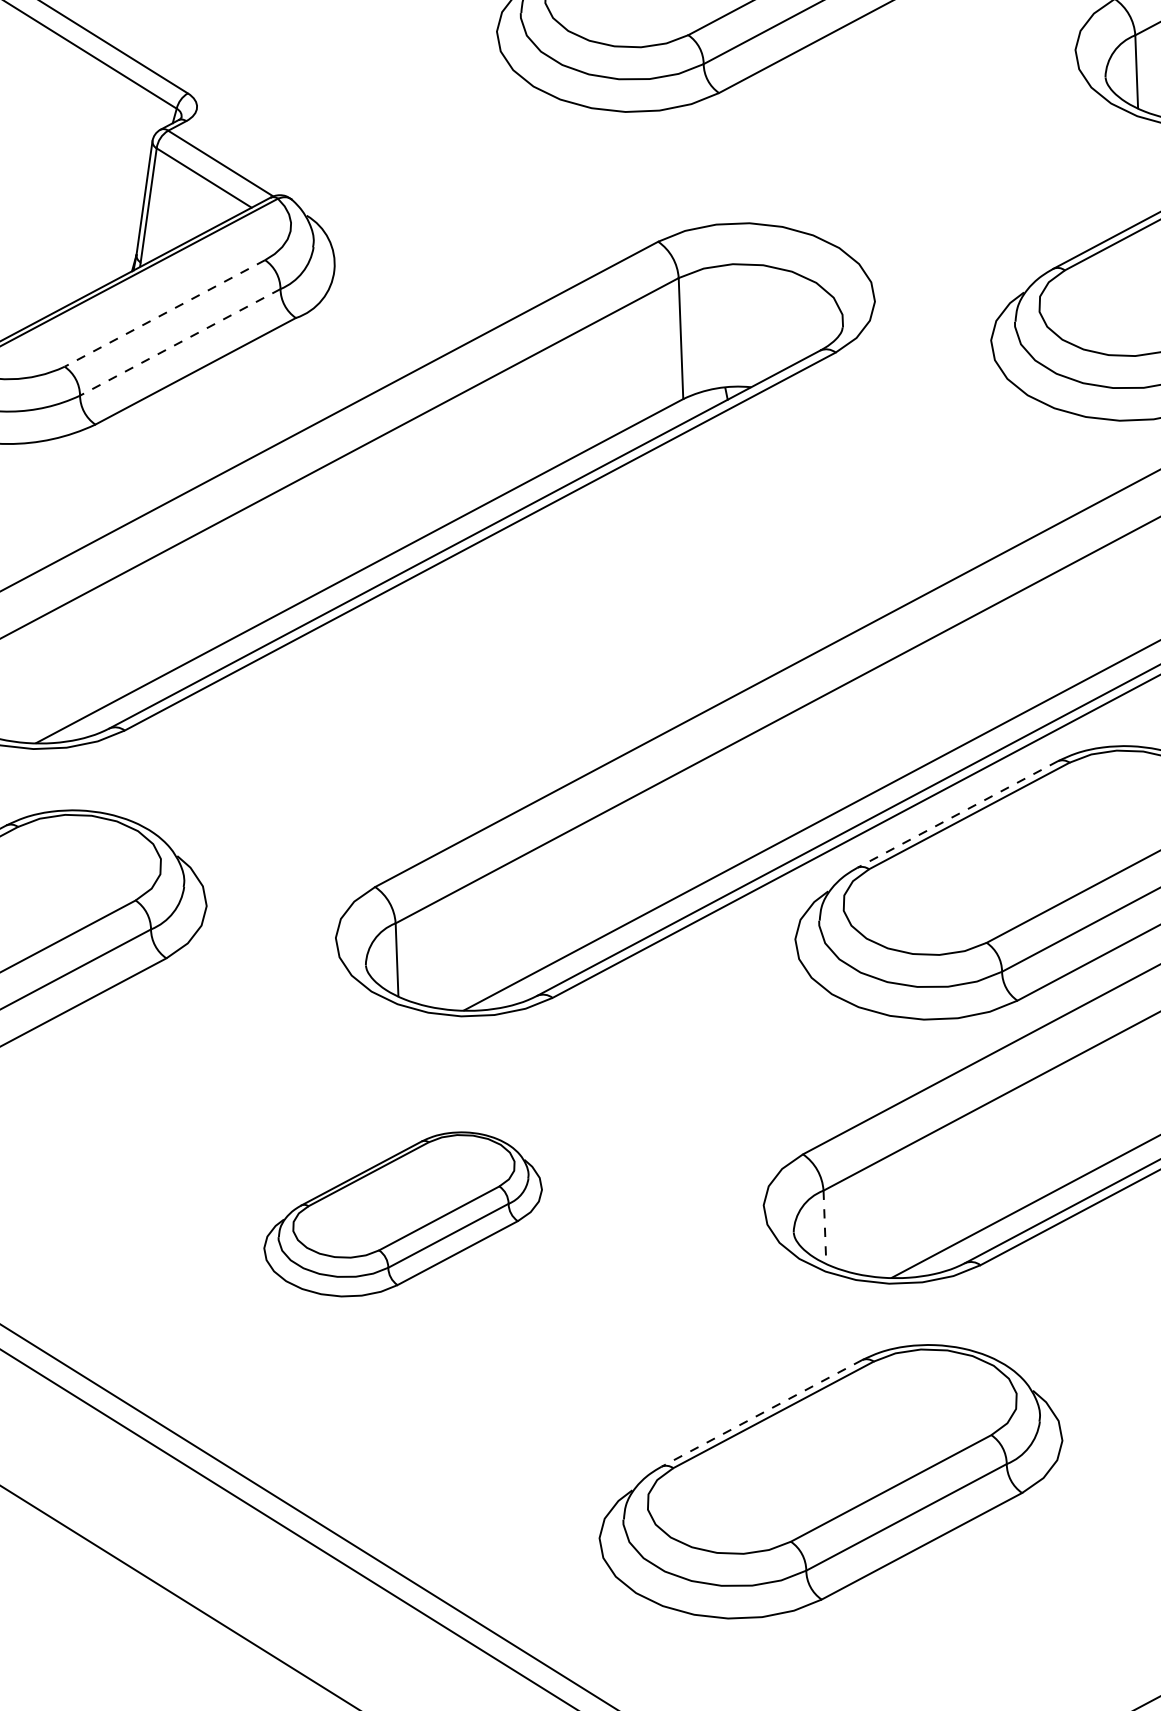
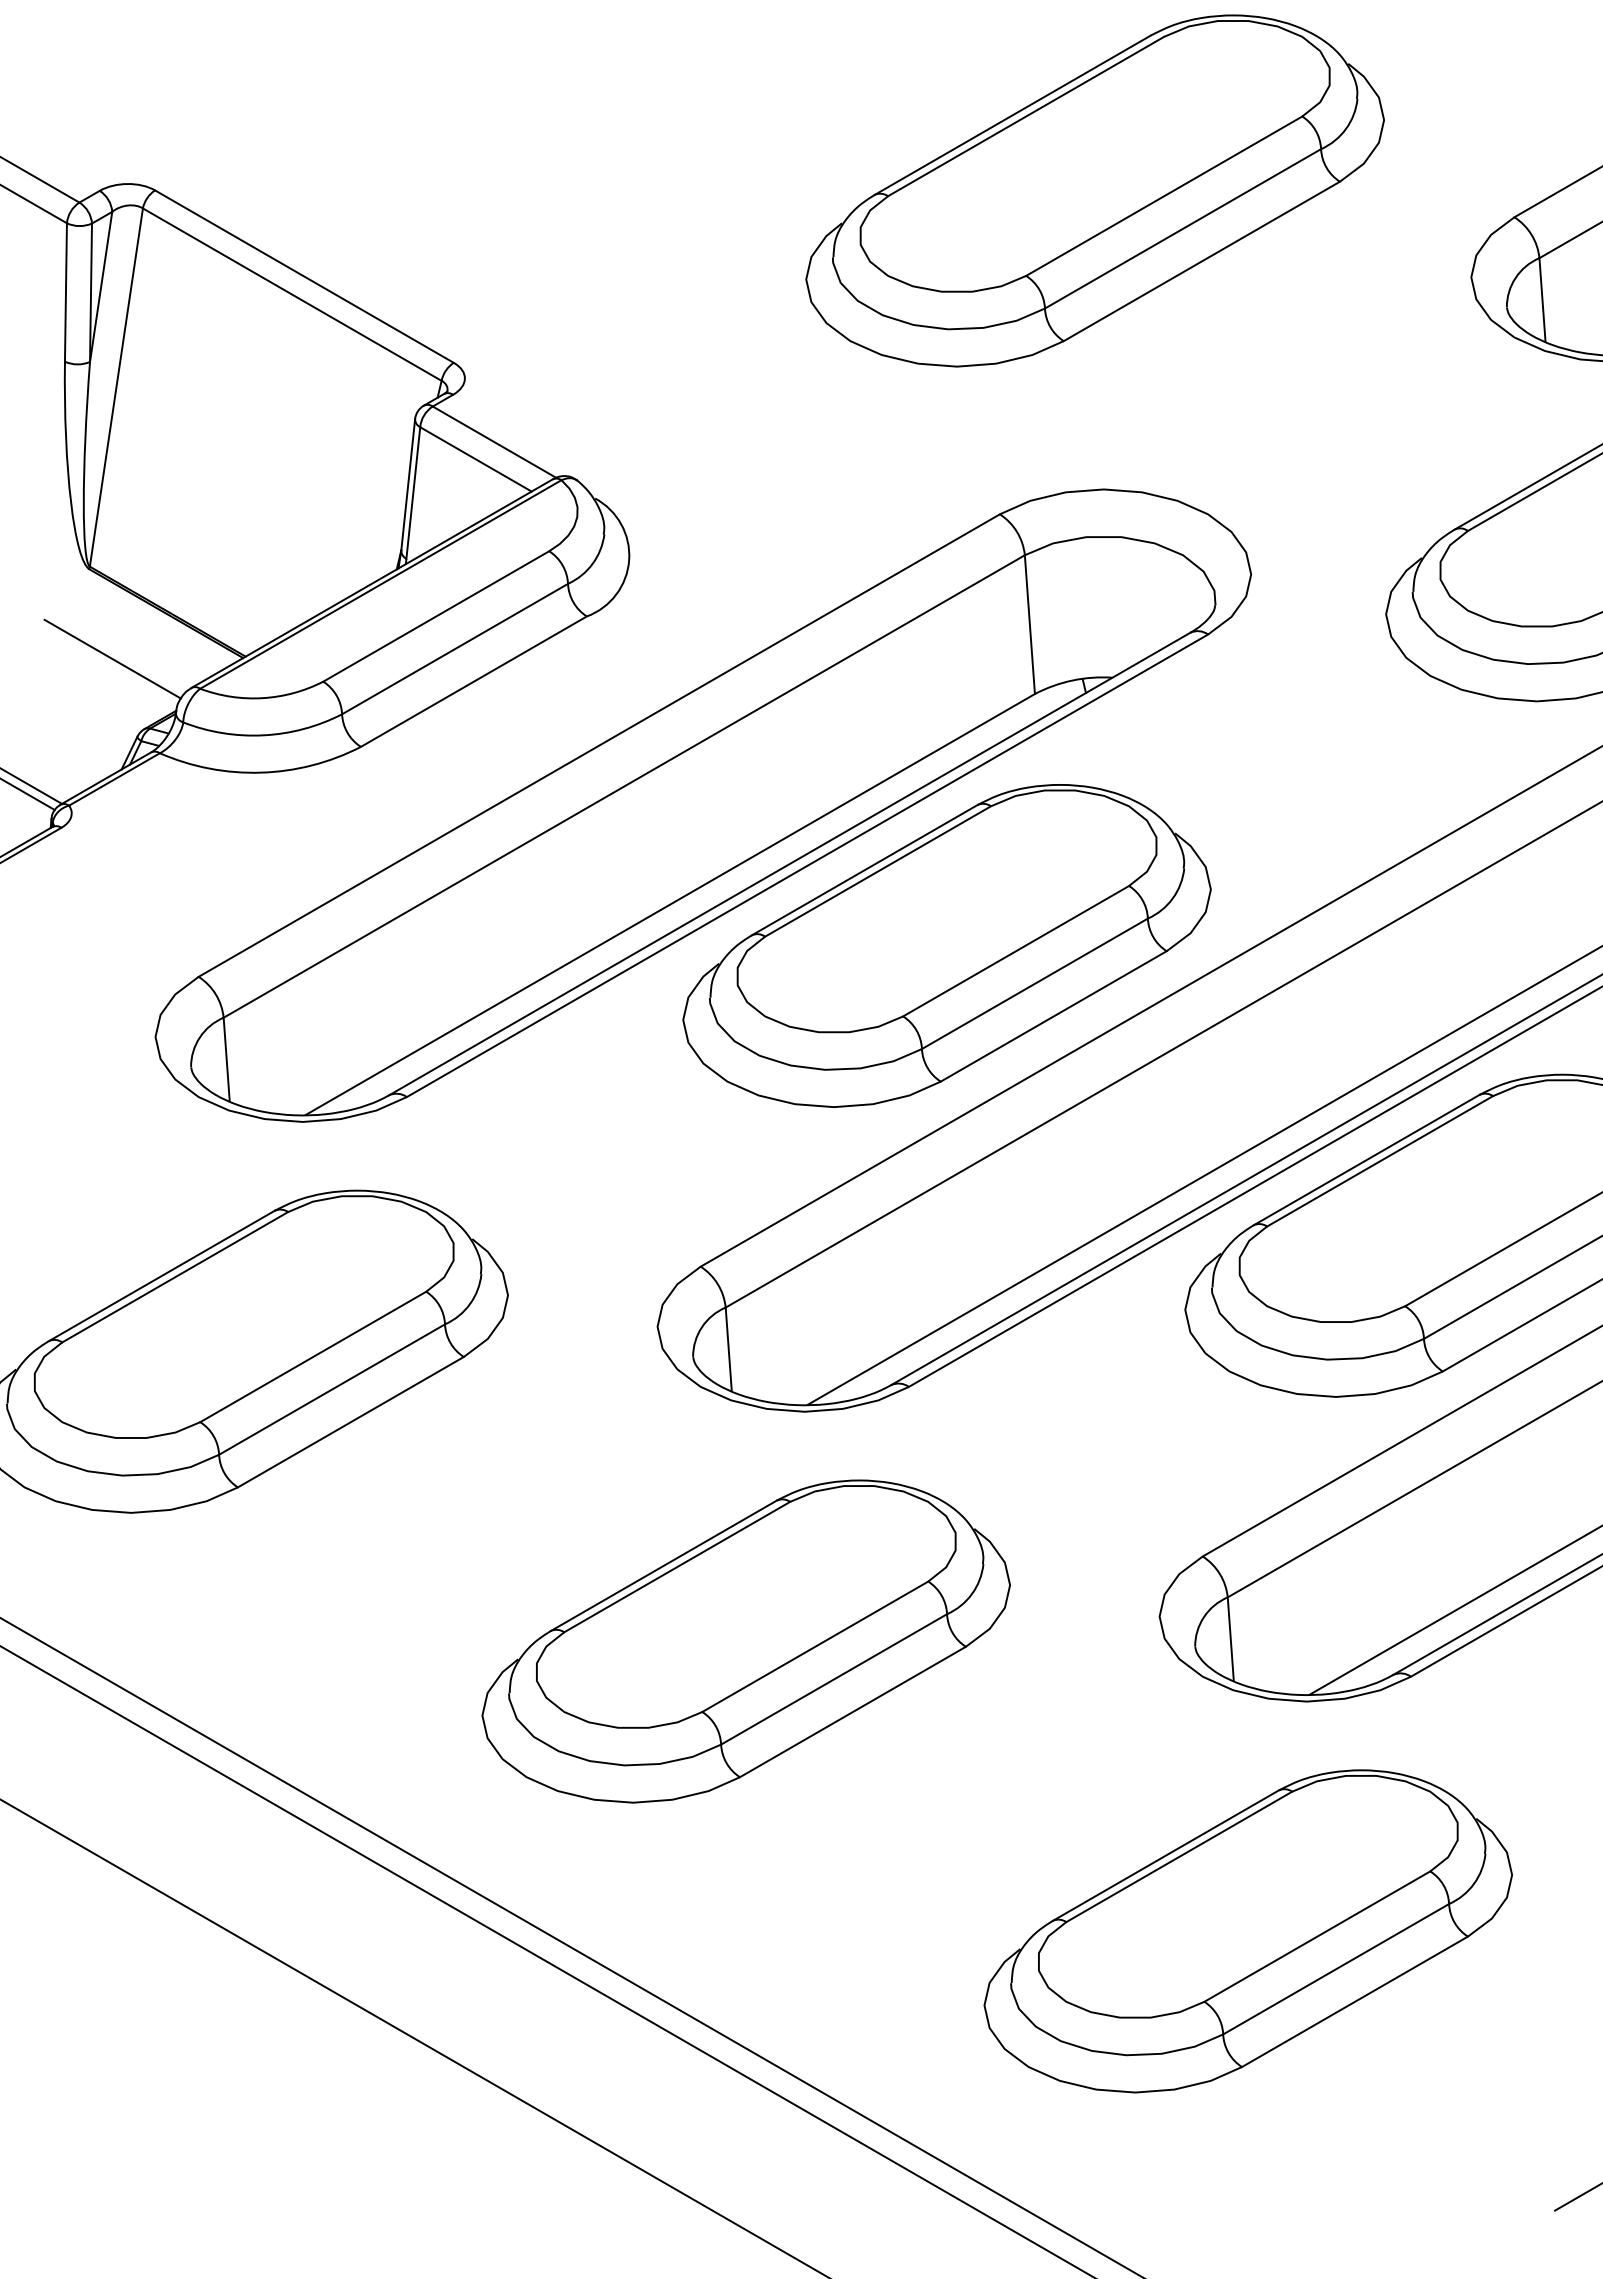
line: (164, 313) -> (435, 616), dashed -> solid
line: (179, 342) -> (454, 649), dashed -> solid
part: (598, 615) -> (946, 945), added
line: (957, 814) -> (1366, 1160), dashed -> solid
part: (402, 1214) -> (745, 1641), size x1.67
line: (824, 1227) -> (1230, 1639), dashed -> solid
line: (761, 1413) -> (1165, 1855), dashed -> solid

